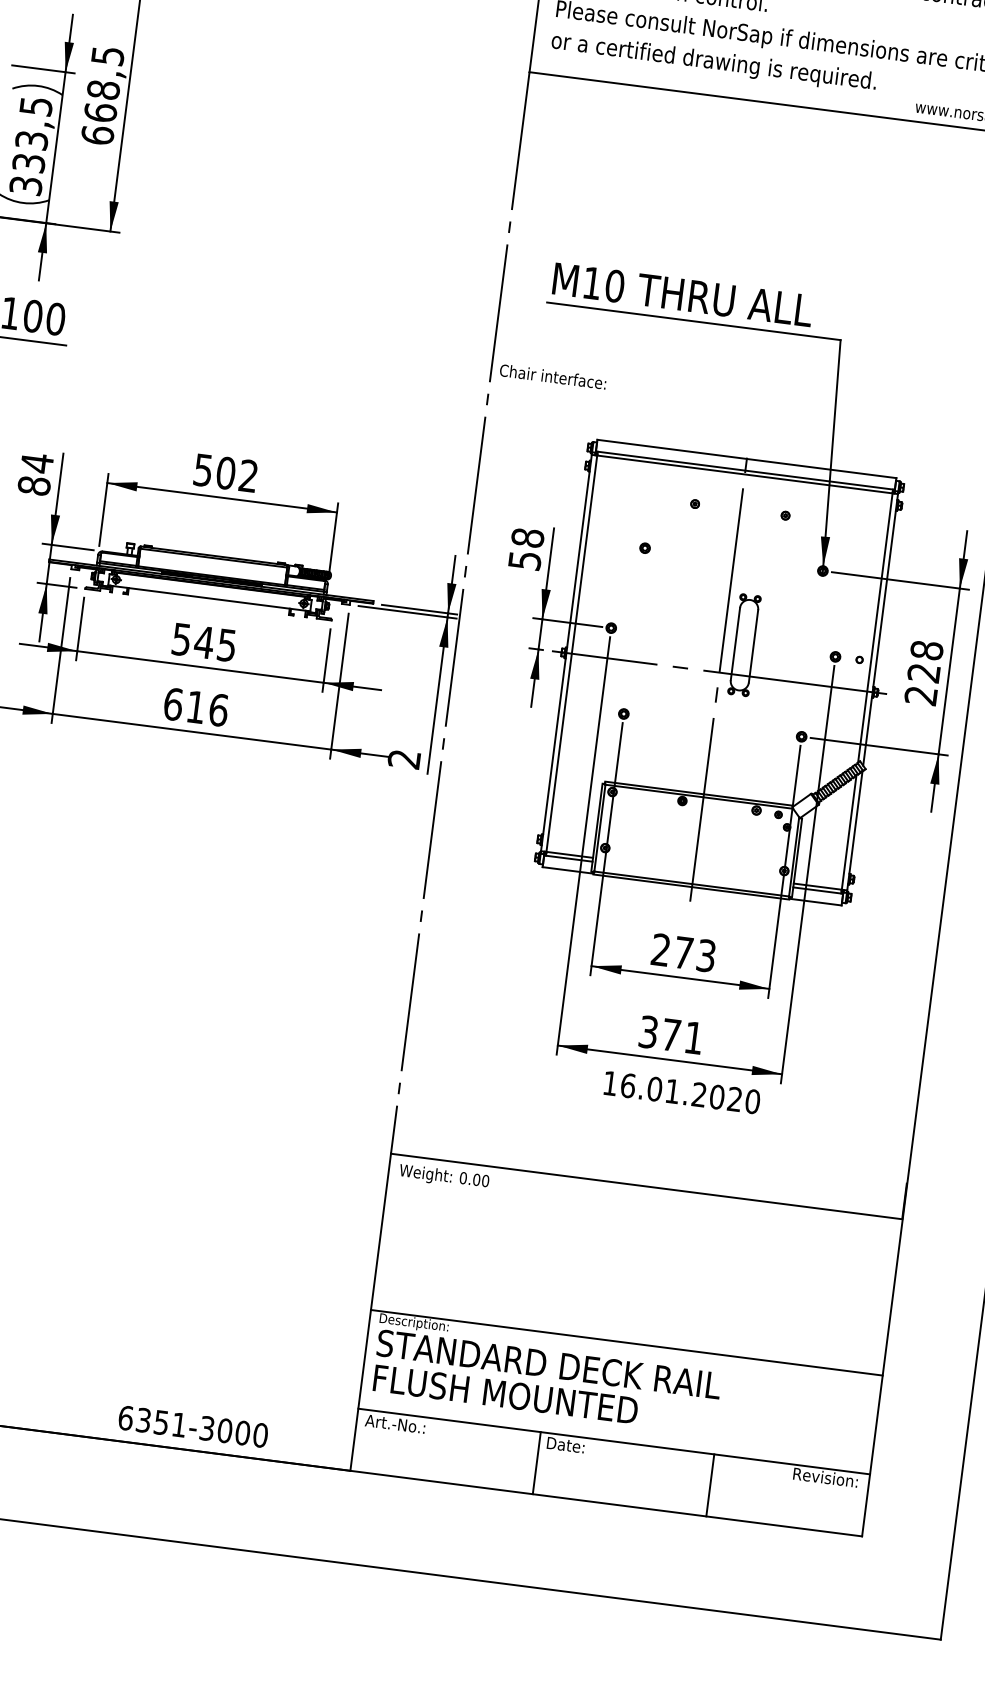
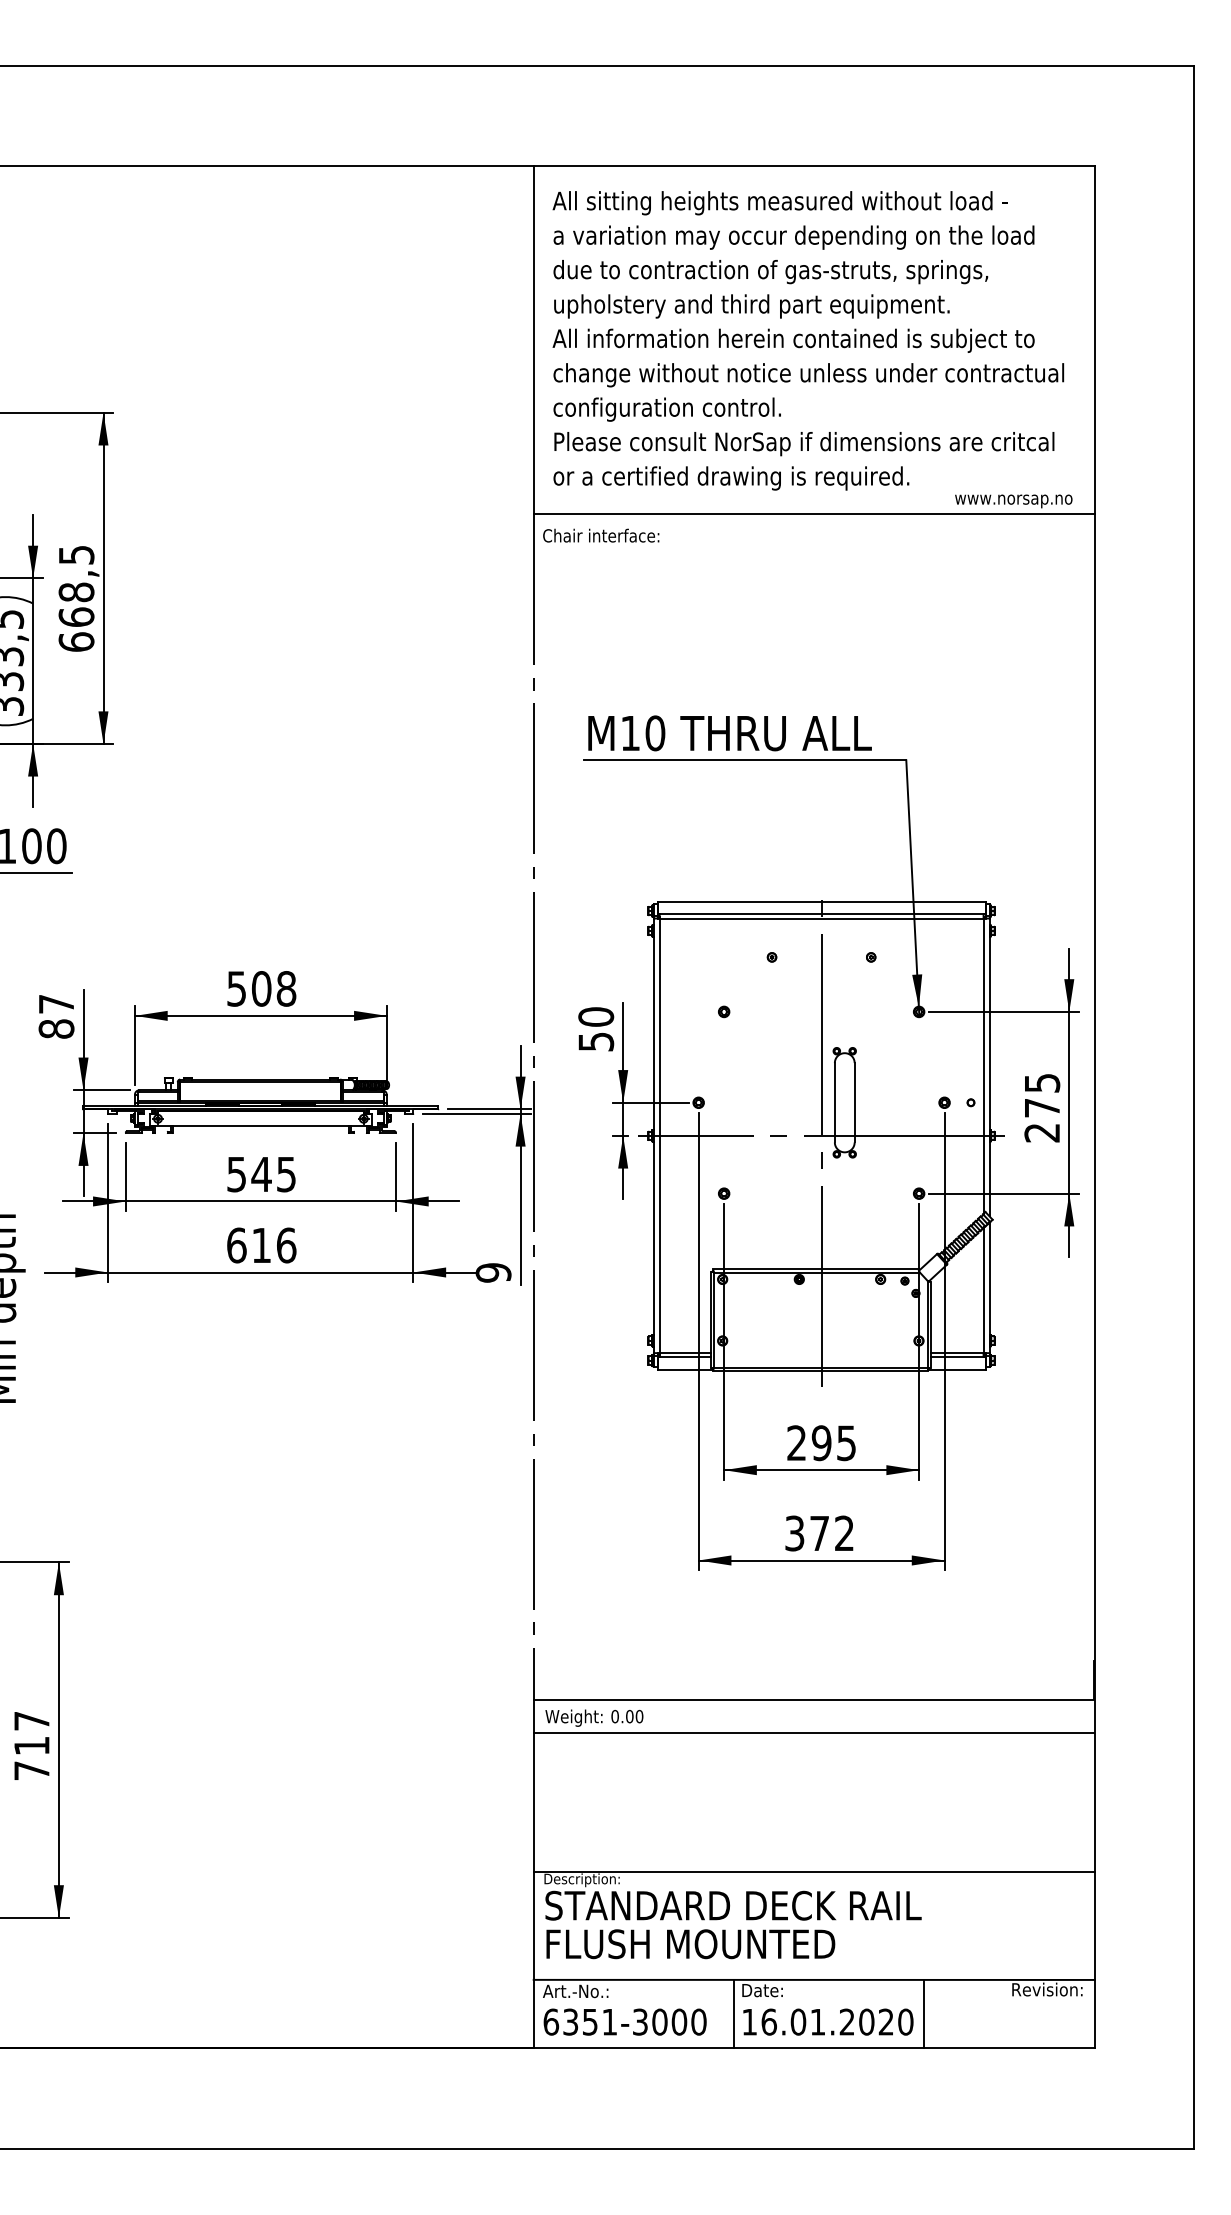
text: (553, 376) -> (601, 535), moved
text: (37, 463) -> (56, 1004), 84 -> 87
text: (248, 475) -> (286, 988), 502 -> 508
text: (527, 537) -> (595, 1016), 58 -> 50
text: (925, 661) -> (1042, 1095), 228 -> 275
text: (404, 758) -> (493, 1272), 2 -> 9
text: (694, 954) -> (833, 1443), 273 -> 295
text: (694, 1037) -> (844, 1532), 371 -> 372
text: (682, 1092) -> (828, 2021), moved
line: (642, 1215) -> (813, 1732), added
text: (192, 1426) -> (624, 2021), moved

